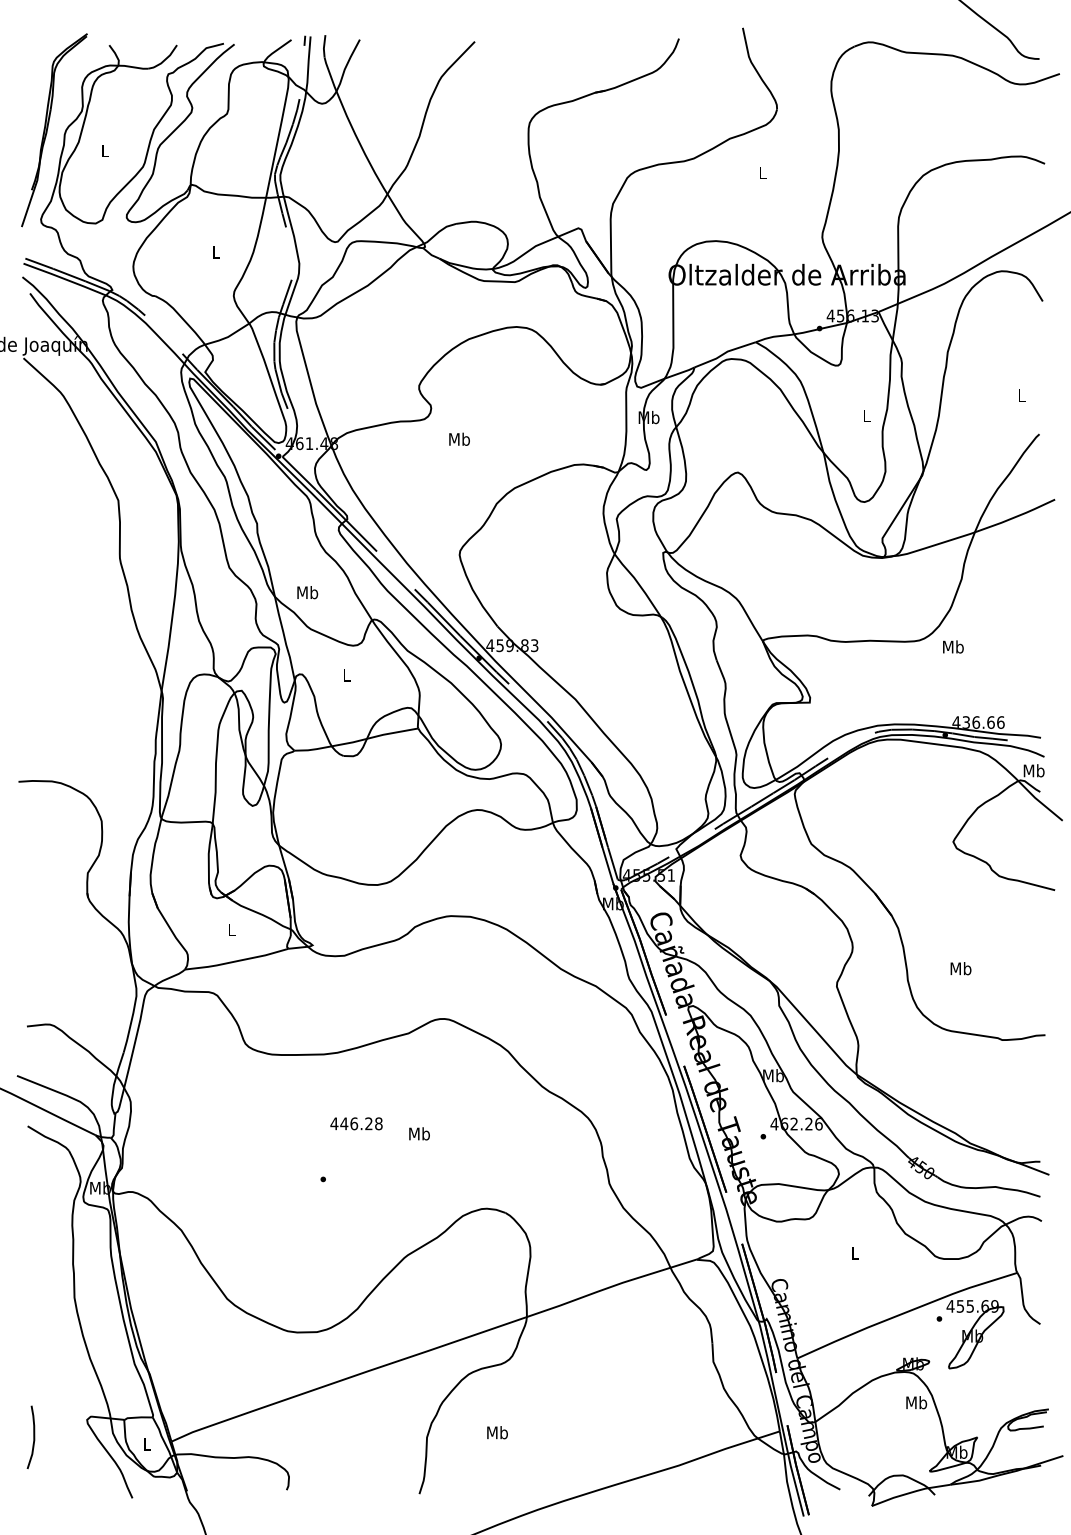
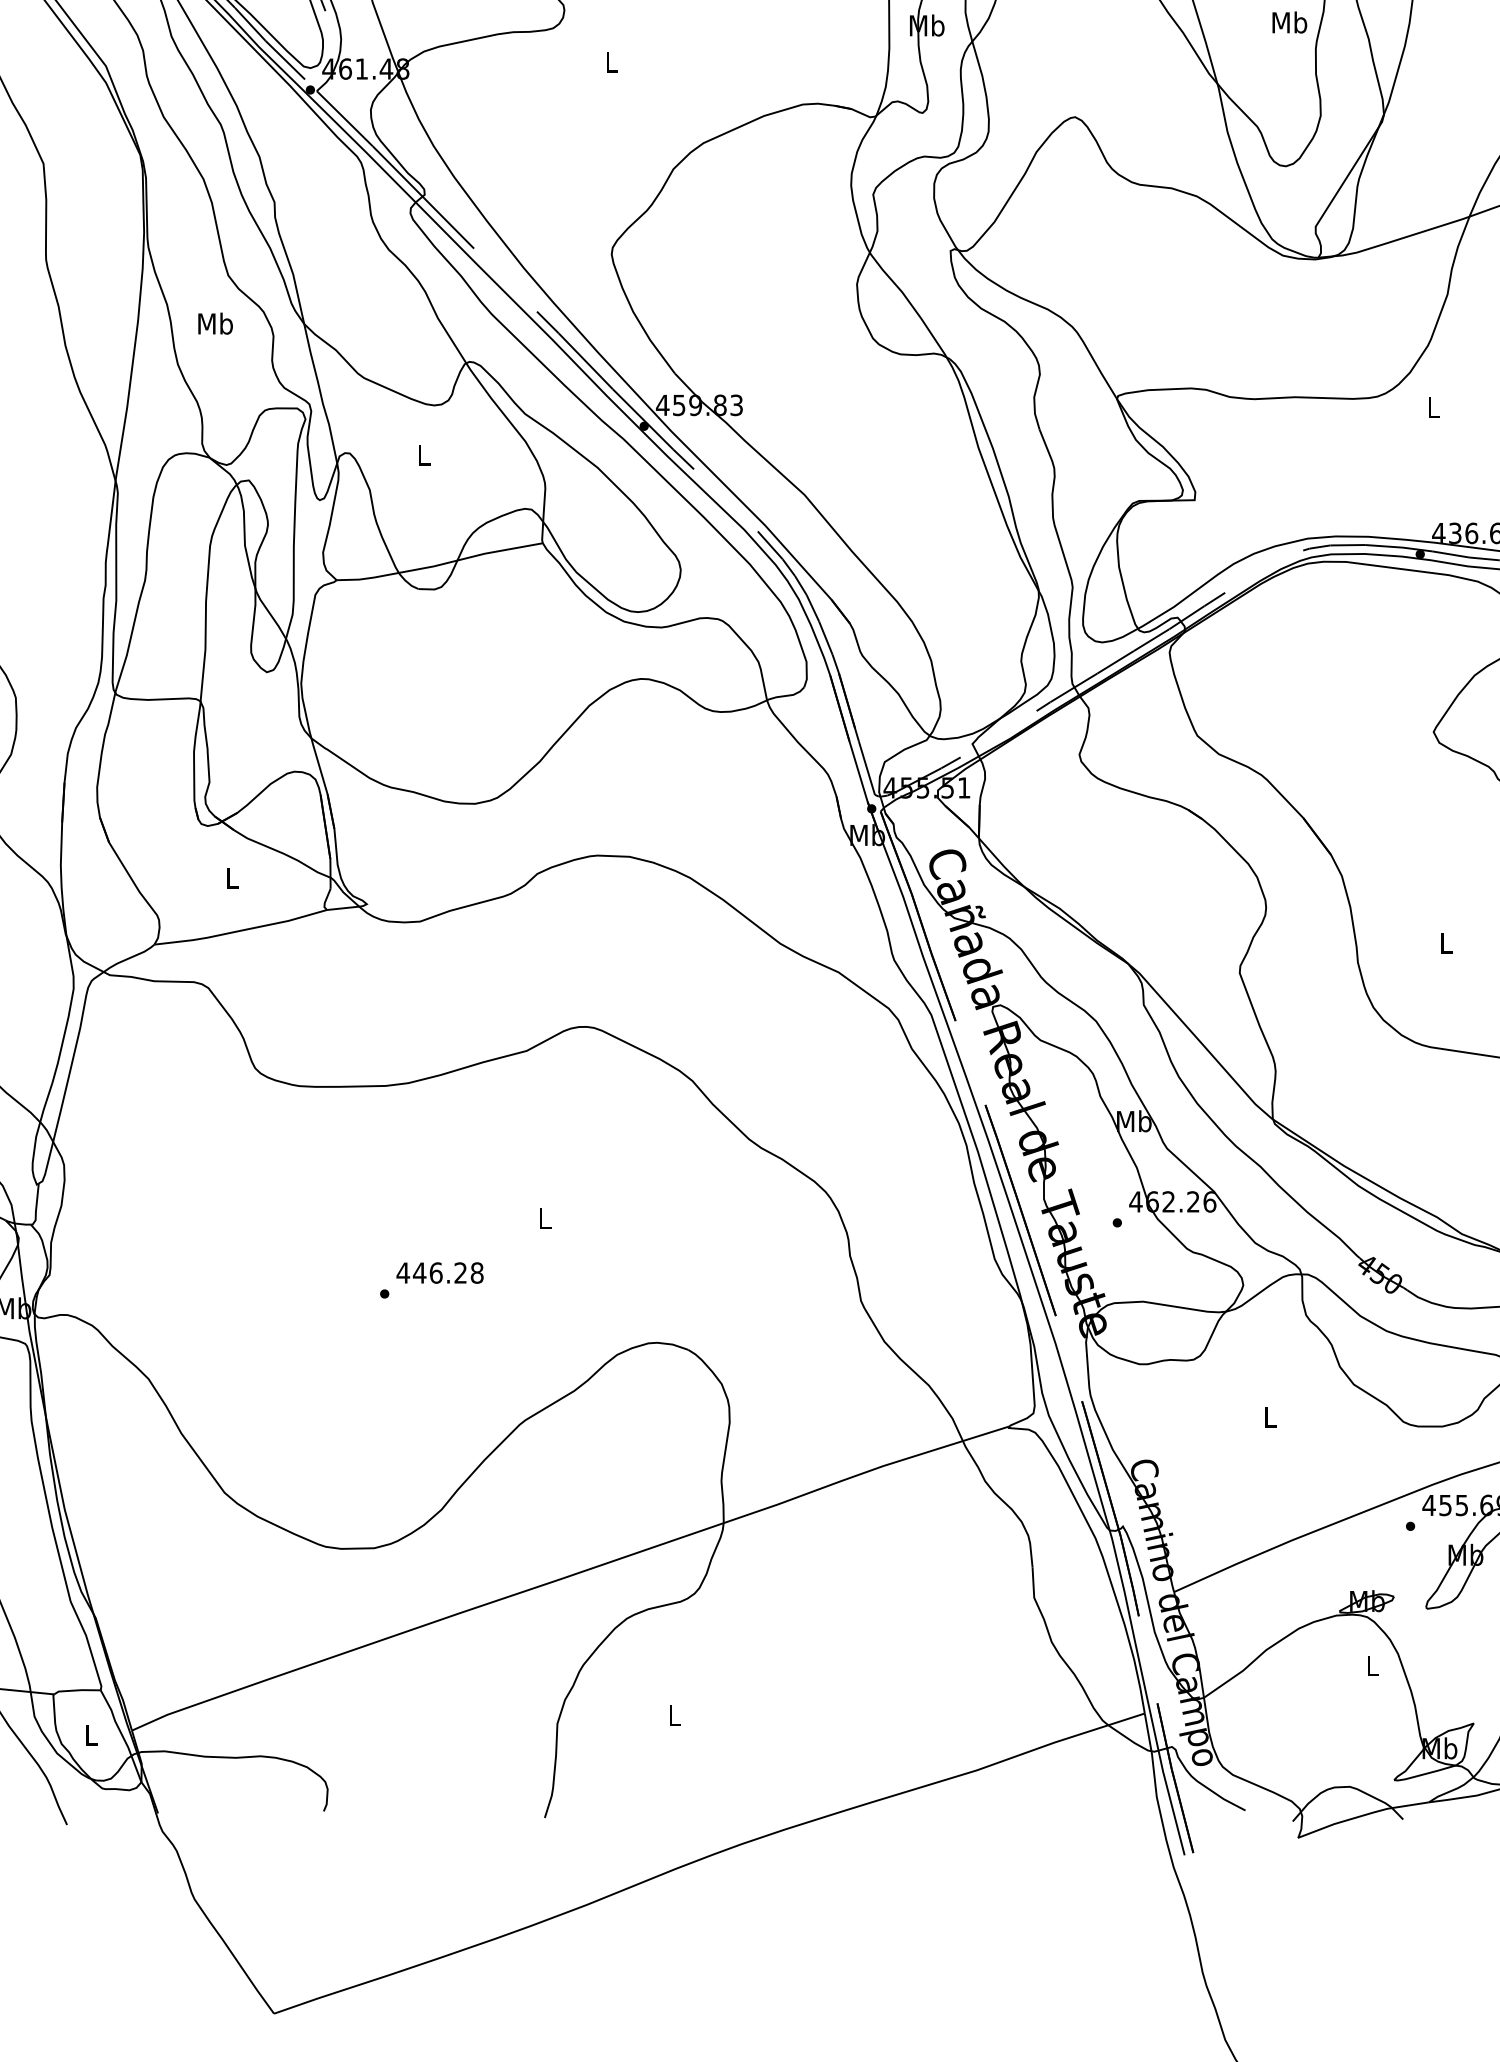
text: (866, 415) -> (1289, 22), L -> Mb
text: (459, 438) -> (611, 60), Mb -> L
text: (307, 592) -> (215, 323), moved
text: (953, 646) -> (1433, 406), Mb -> L
text: (960, 968) -> (1445, 942), Mb -> L
text: (356, 1123) -> (439, 1272), moved
text: (419, 1133) -> (544, 1217), Mb -> L
text: (916, 1402) -> (1372, 1665), Mb -> L
text: (497, 1432) -> (674, 1715), Mb -> L

